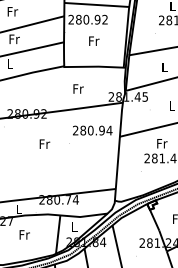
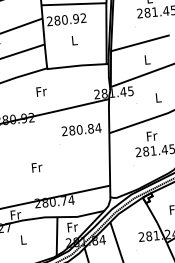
text: (94, 40) -> (74, 39), Fr -> L
text: (78, 88) -> (41, 91), moved
text: (101, 130) -> (90, 128), 280.94 -> 280.84
text: (44, 143) -> (36, 166), moved
text: (19, 209) -> (16, 215), L -> Fr
text: (74, 226) -> (72, 226), L -> Fr
text: (24, 234) -> (23, 239), Fr -> L

